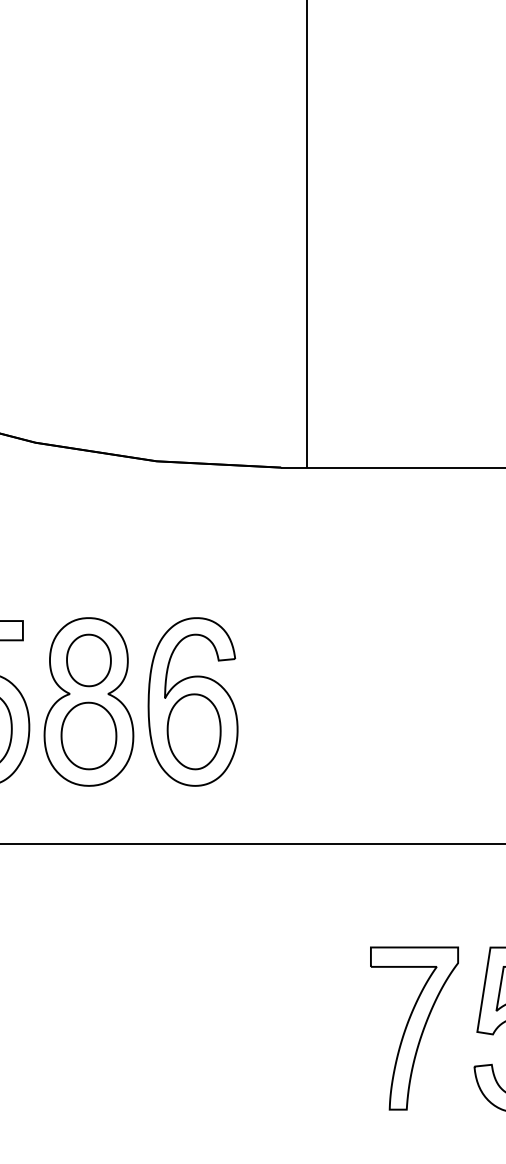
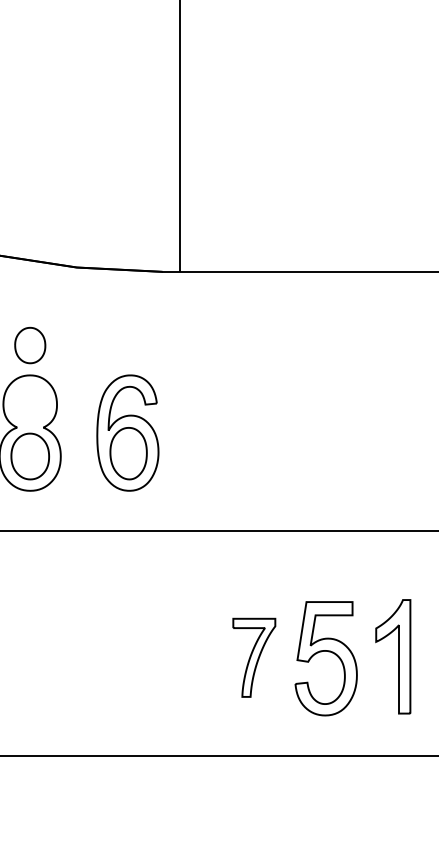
part: (89, 660) -> (30, 345), moved
part: (192, 701) -> (127, 432), moved
part: (414, 1028) -> (254, 657), size x0.7

